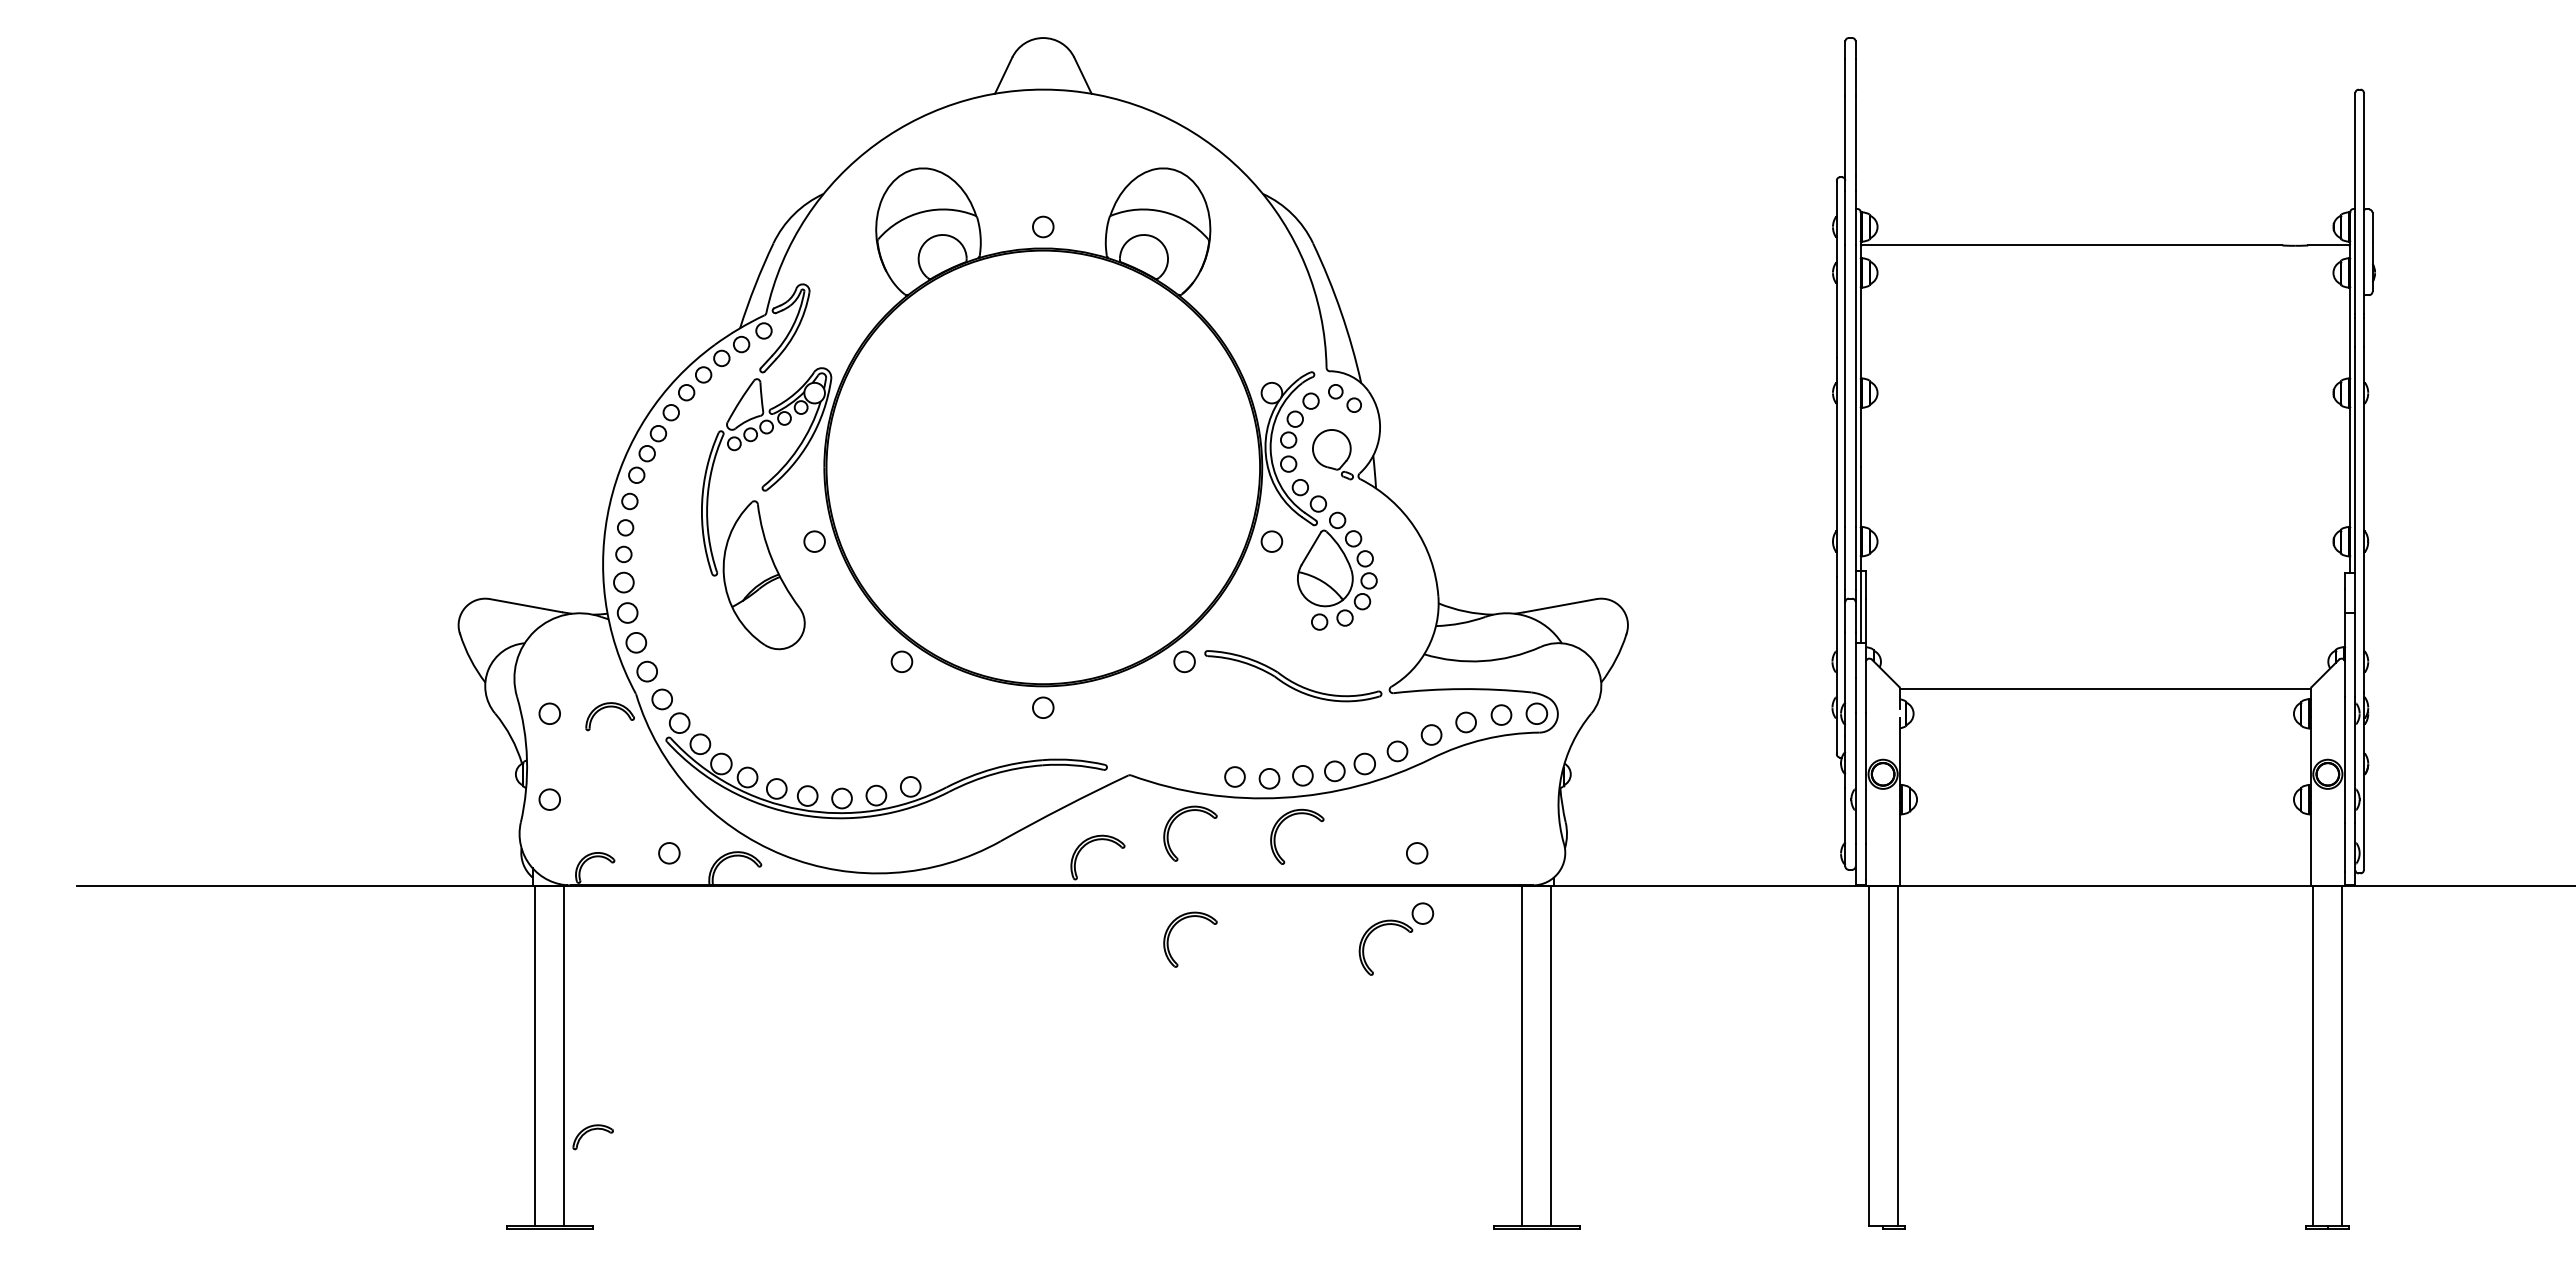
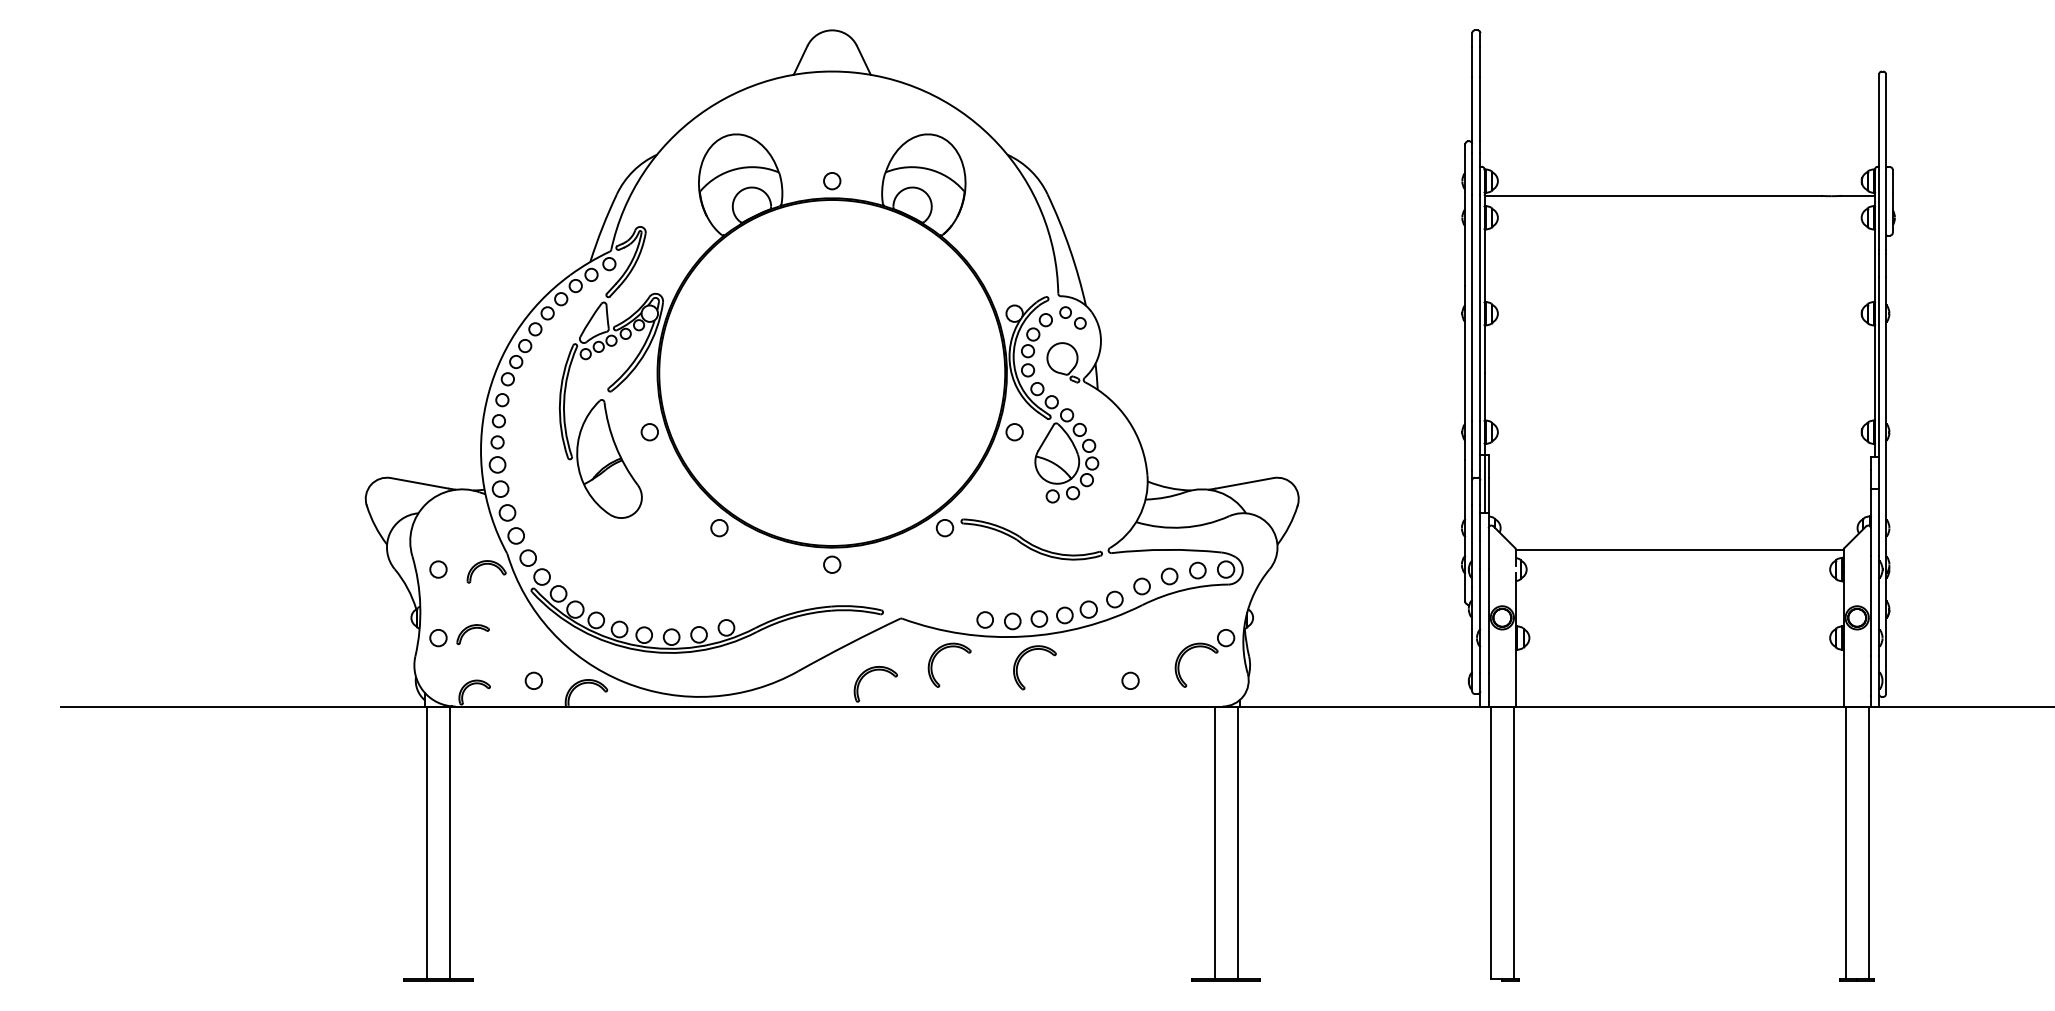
part: (1401, 927) -> (1209, 649), moved
part: (1173, 928) -> (936, 740), removed
part: (590, 1131) -> (470, 629), moved

